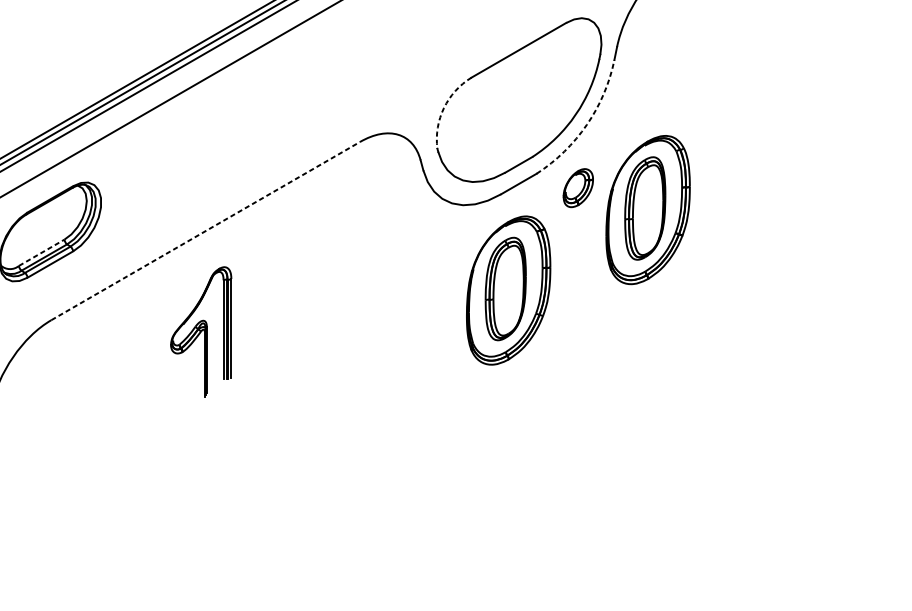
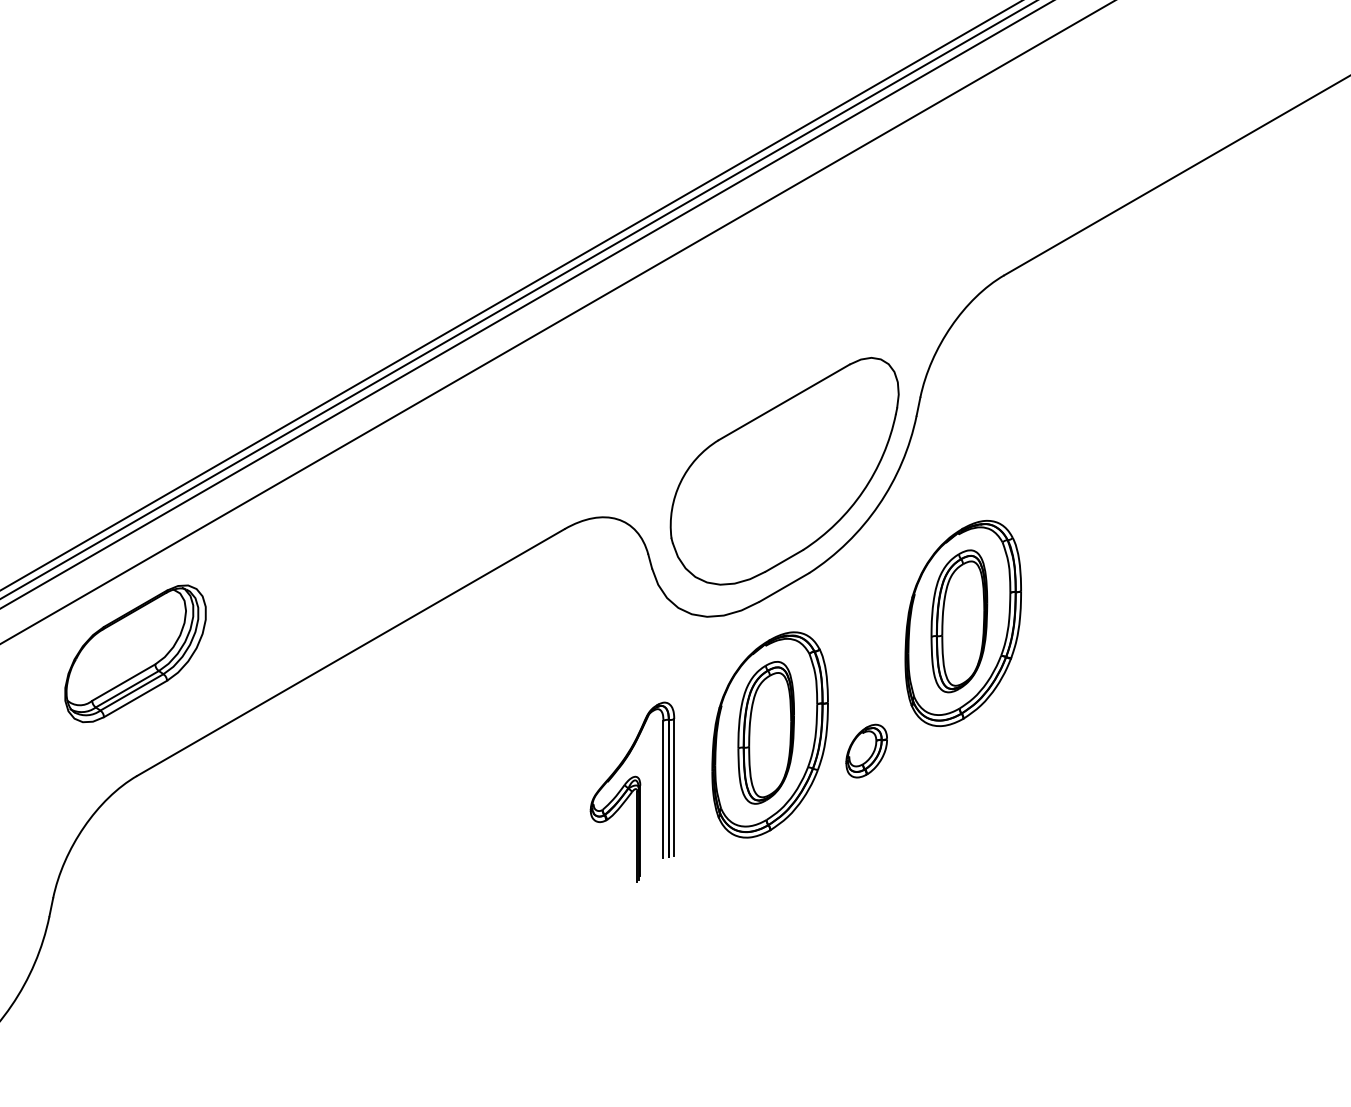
arc: (443, 108) -> (680, 482), dashed -> solid
arc: (586, 124) -> (878, 505), dashed -> solid
part: (578, 187) -> (866, 750), moved
line: (205, 231) -> (350, 652), dashed -> solid
line: (42, 252) -> (124, 682), dashed -> solid
part: (201, 331) -> (632, 791), moved

